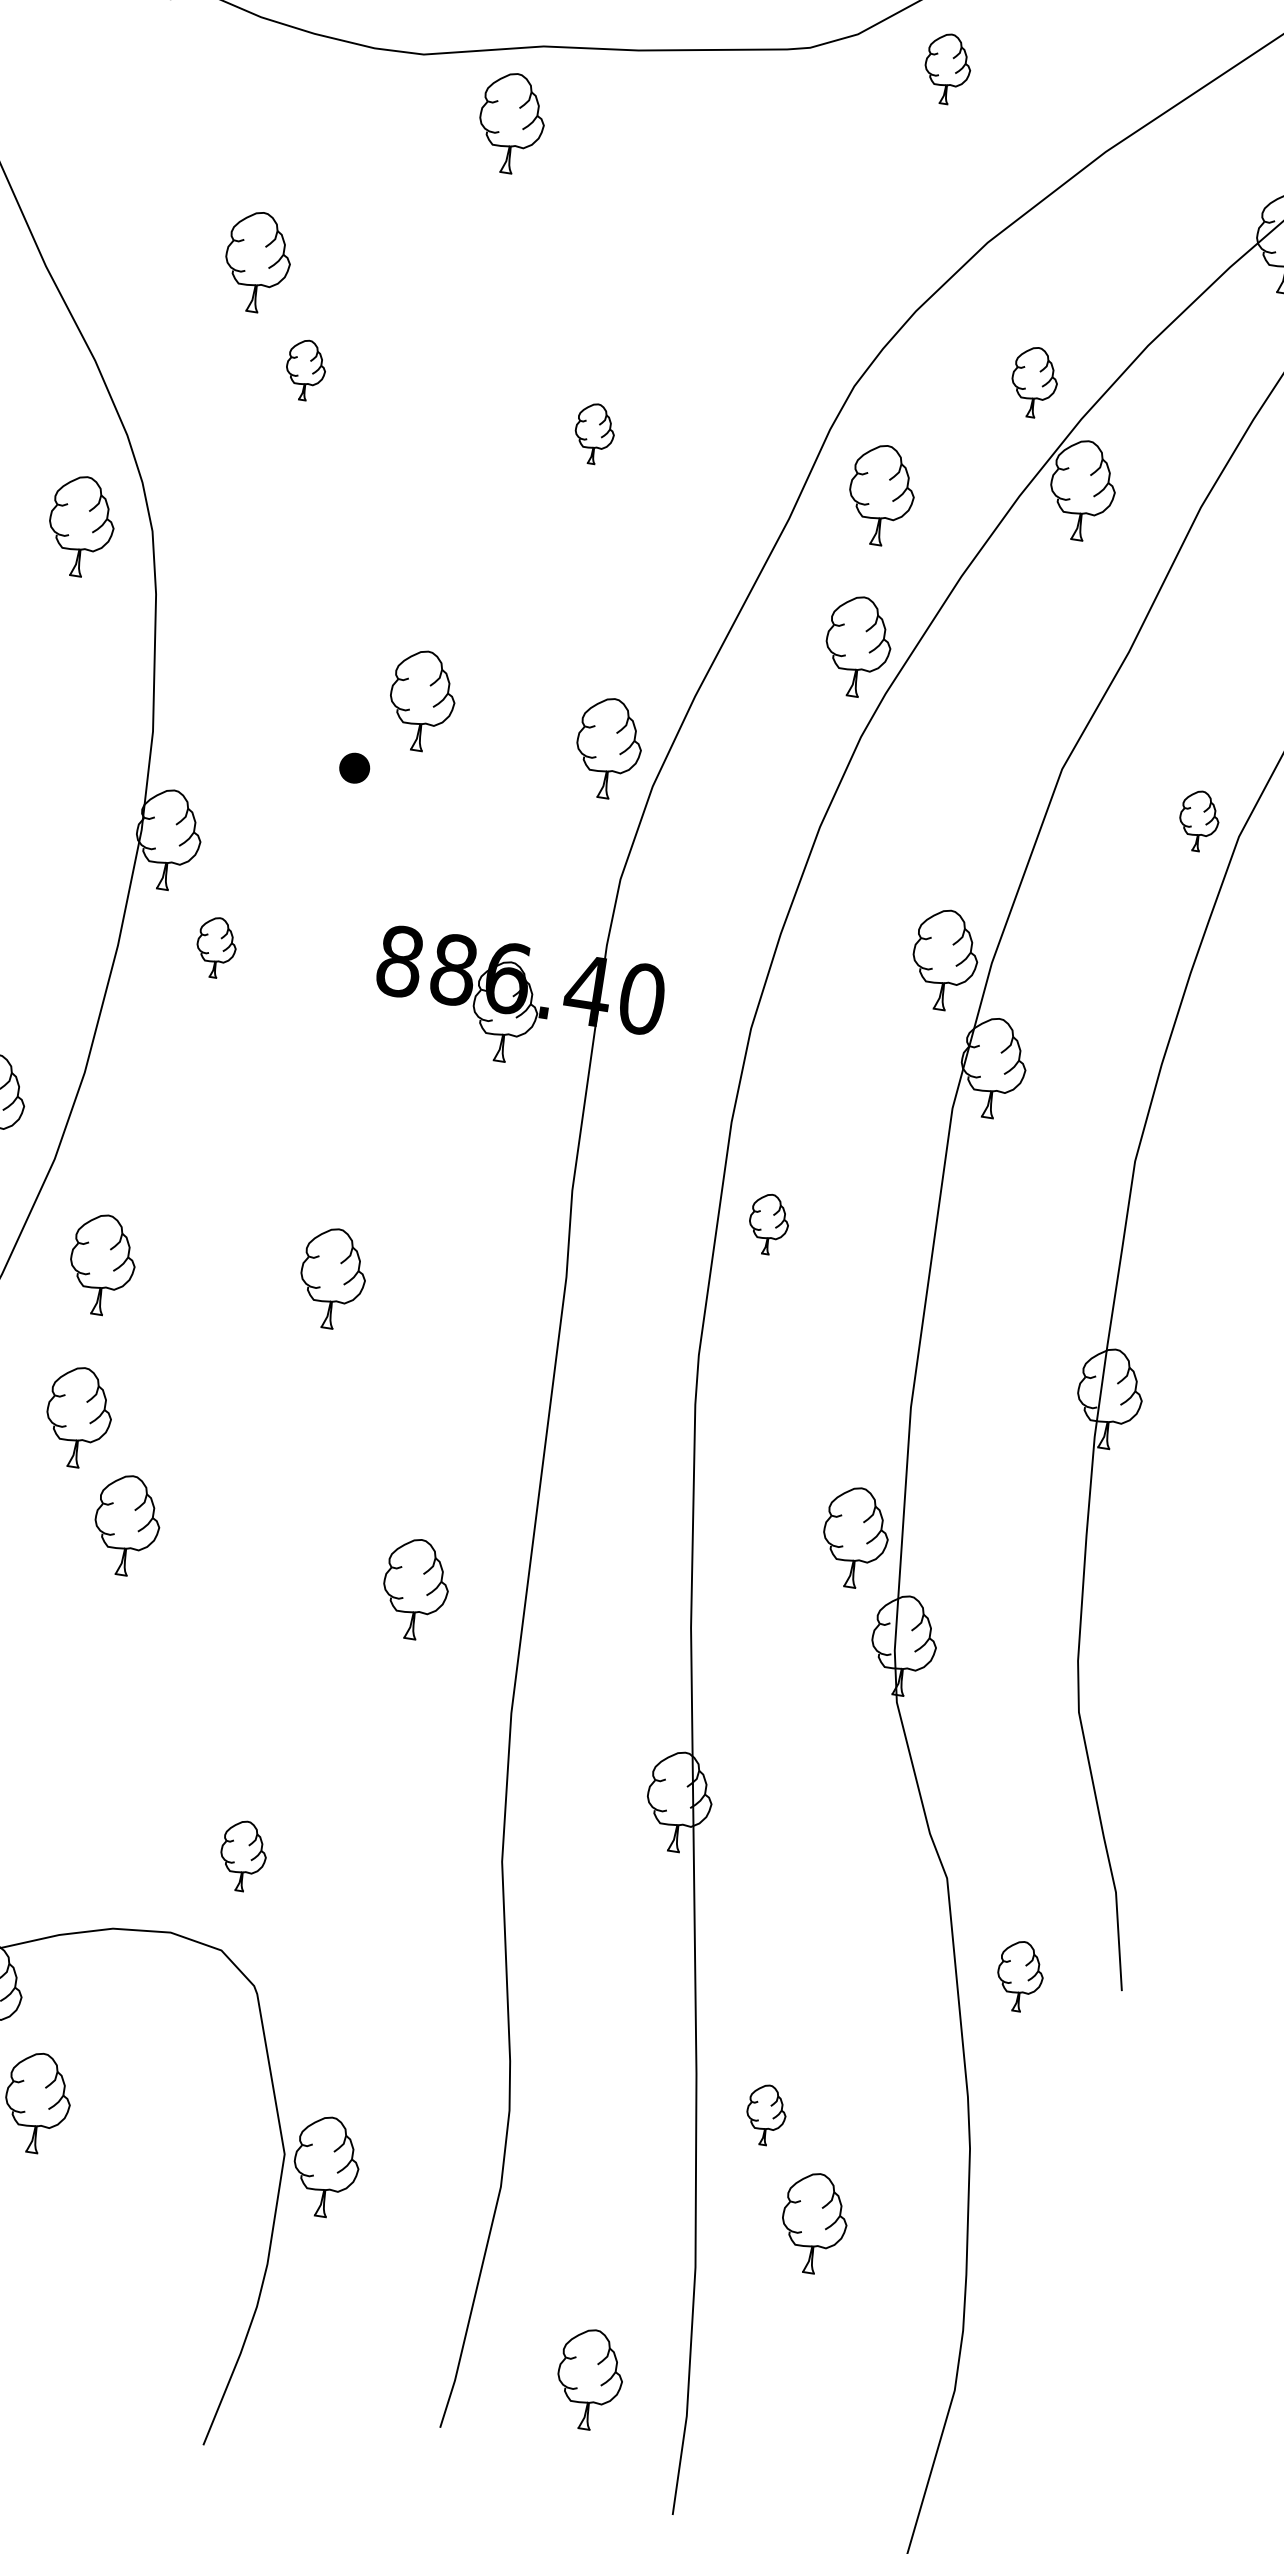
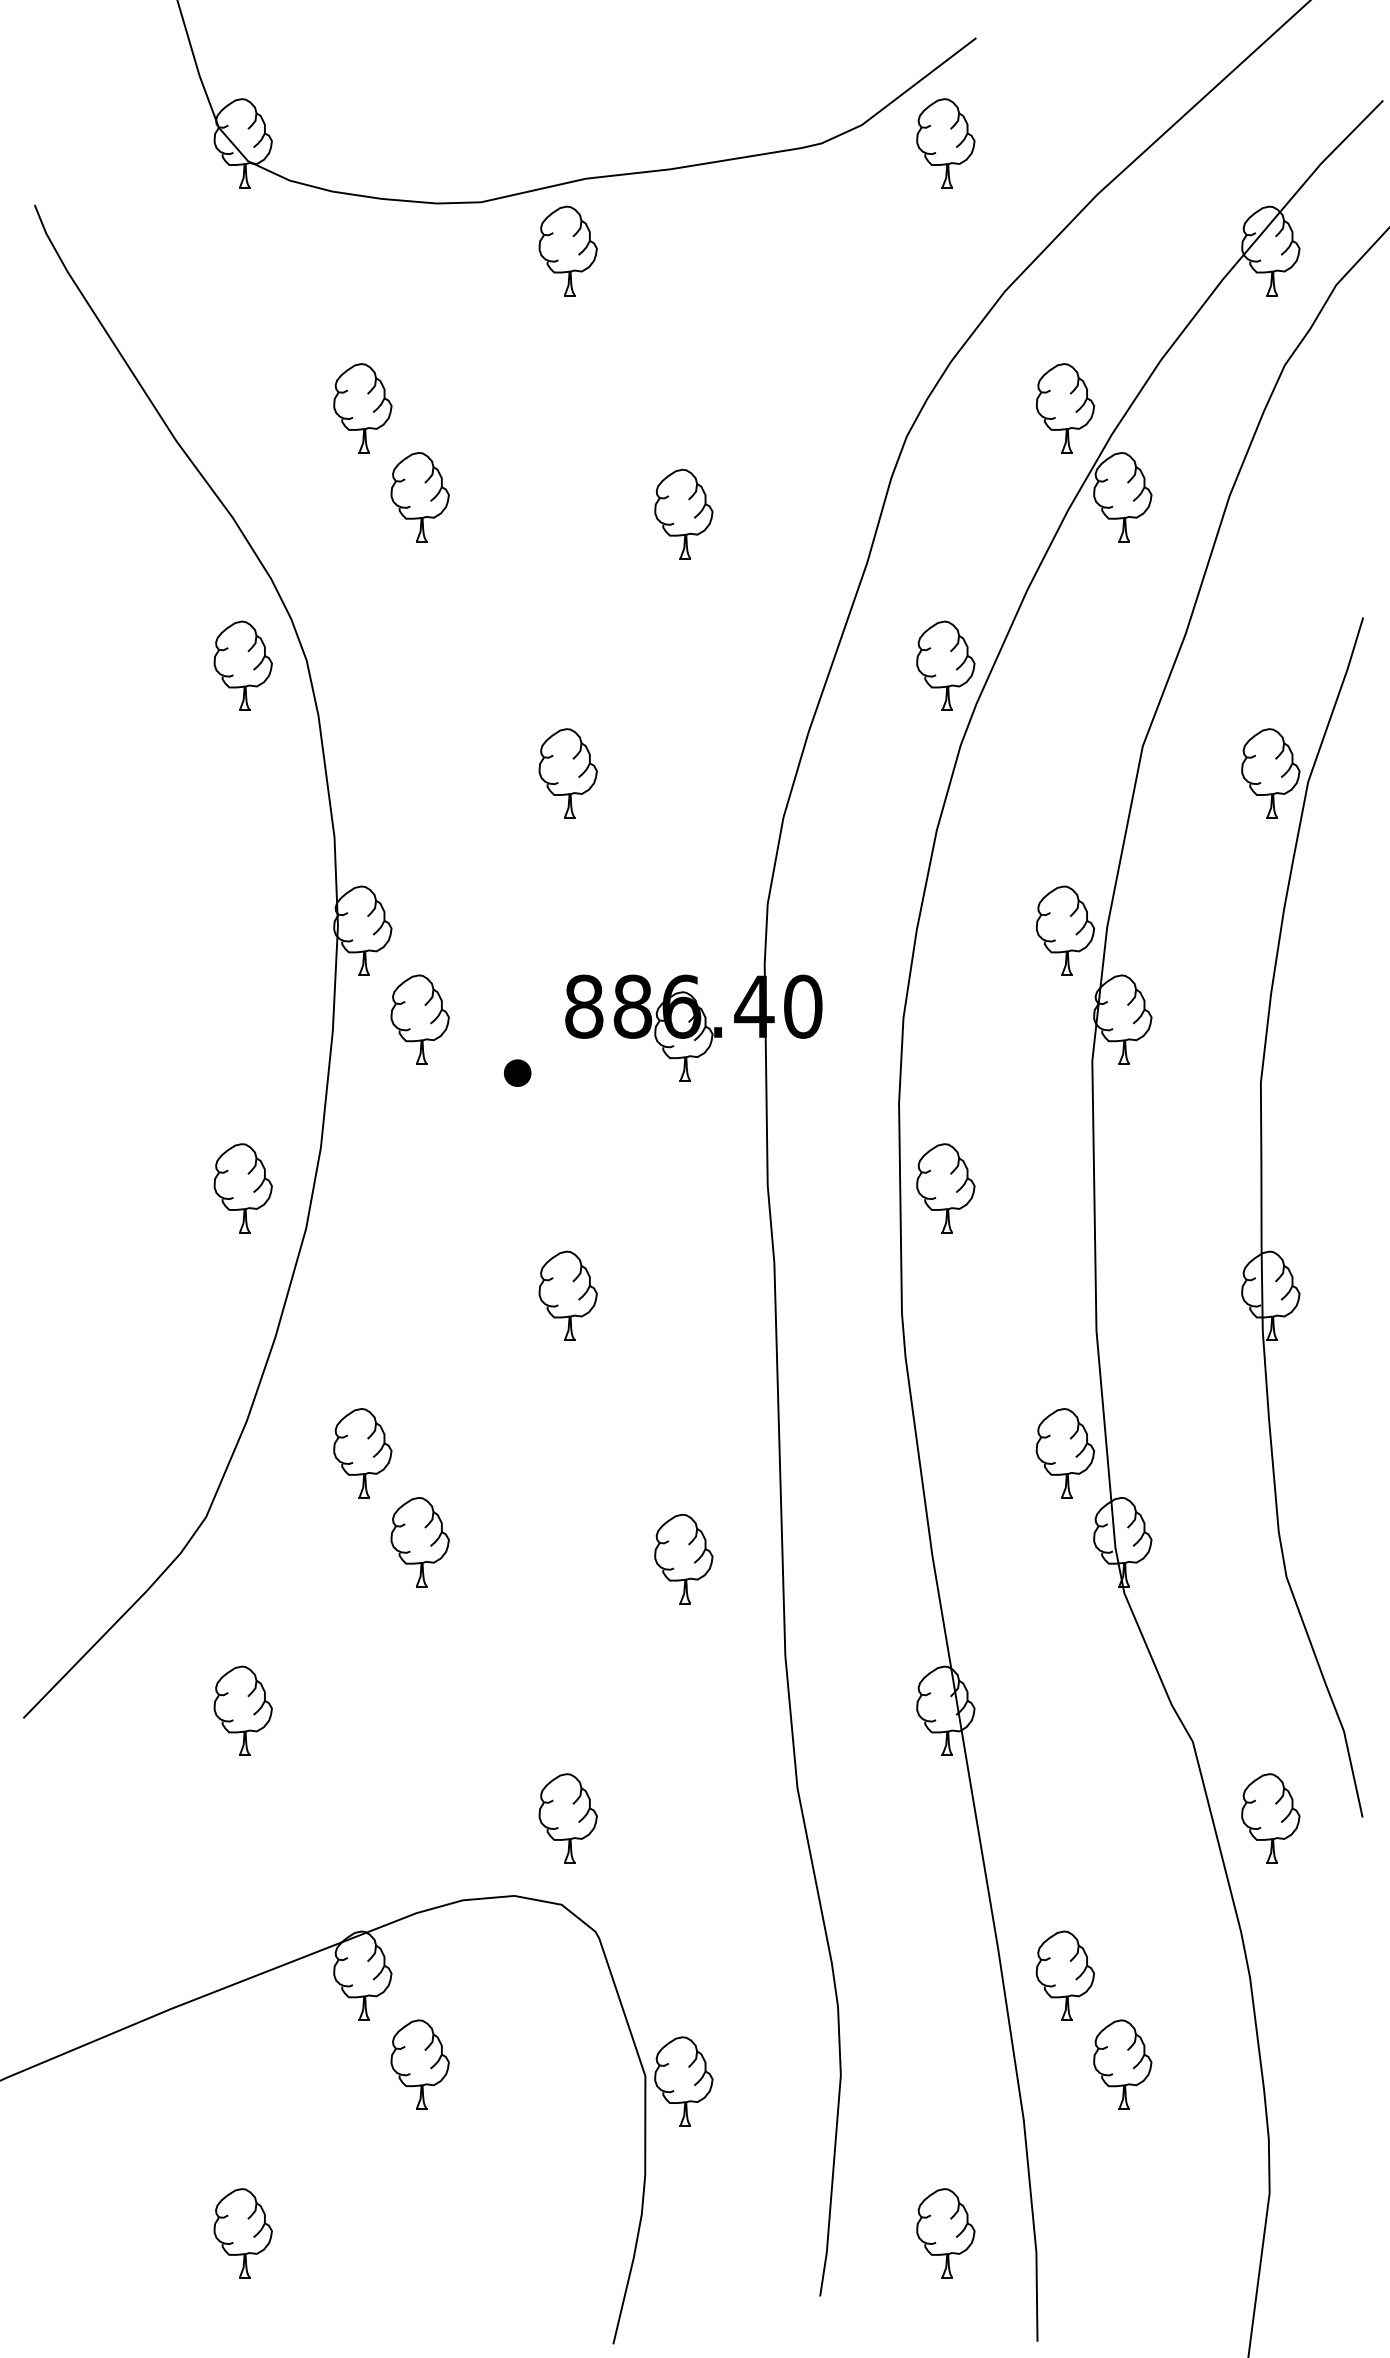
part: (947, 69) -> (945, 143), size x1.43
part: (305, 370) -> (419, 497), size x1.67
part: (1034, 382) -> (1065, 408), size x1.43
part: (594, 433) -> (683, 513), size x1.67
part: (881, 494) -> (945, 528), removed
part: (608, 747) -> (739, 789), removed
part: (354, 767) -> (517, 1072), moved
part: (1198, 821) -> (1270, 773), size x1.67
part: (215, 947) -> (419, 1019), size x1.67
part: (768, 1224) -> (945, 1188), size x1.67
part: (102, 1264) -> (362, 1315), removed
part: (242, 1856) -> (567, 1818), size x1.43
part: (1019, 1976) -> (1270, 1818), size x1.43
part: (766, 2114) -> (1065, 1975), size x1.67

